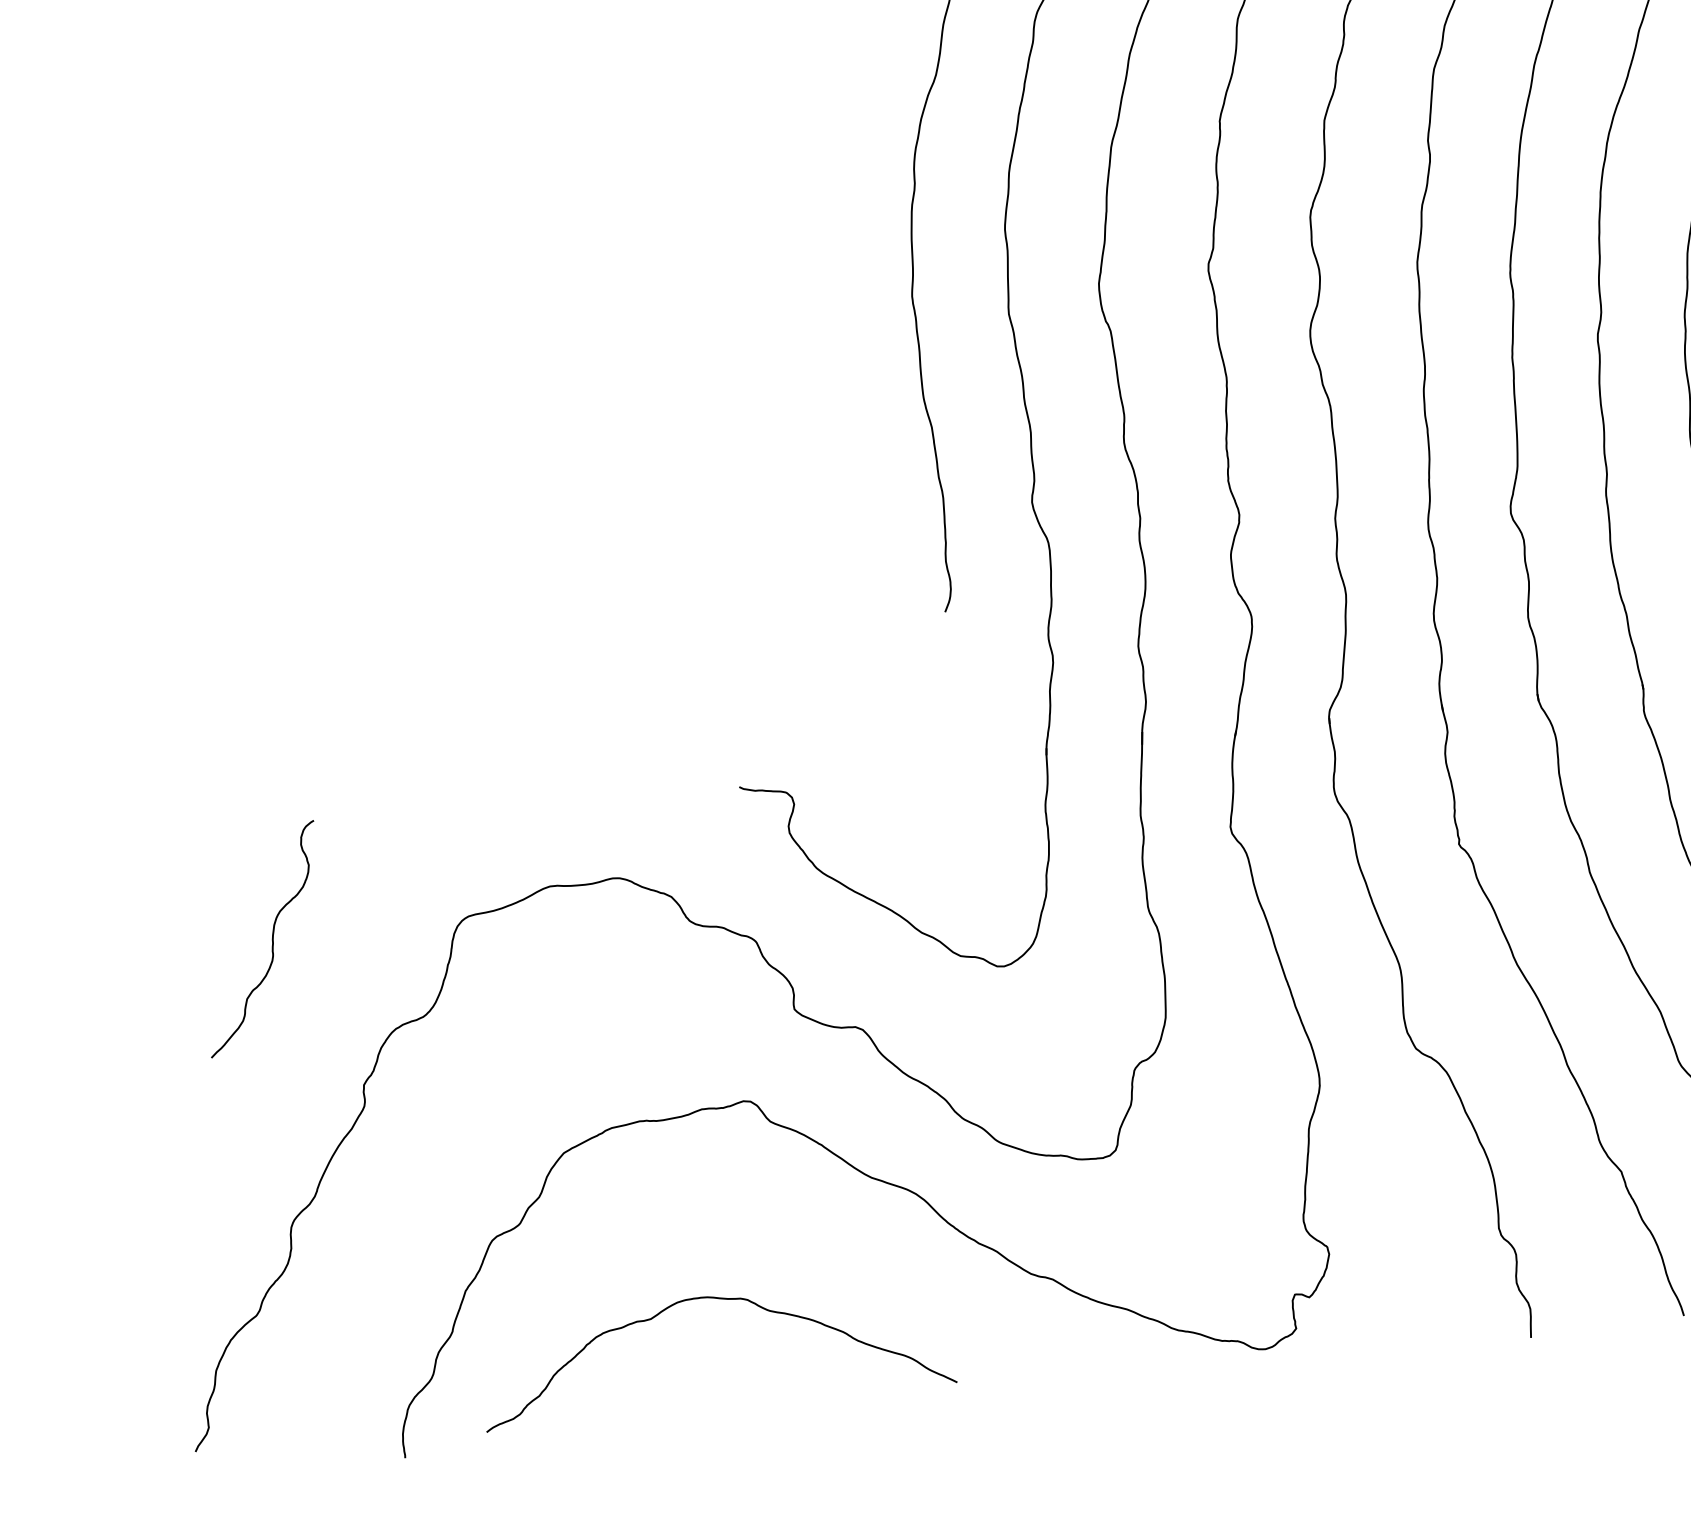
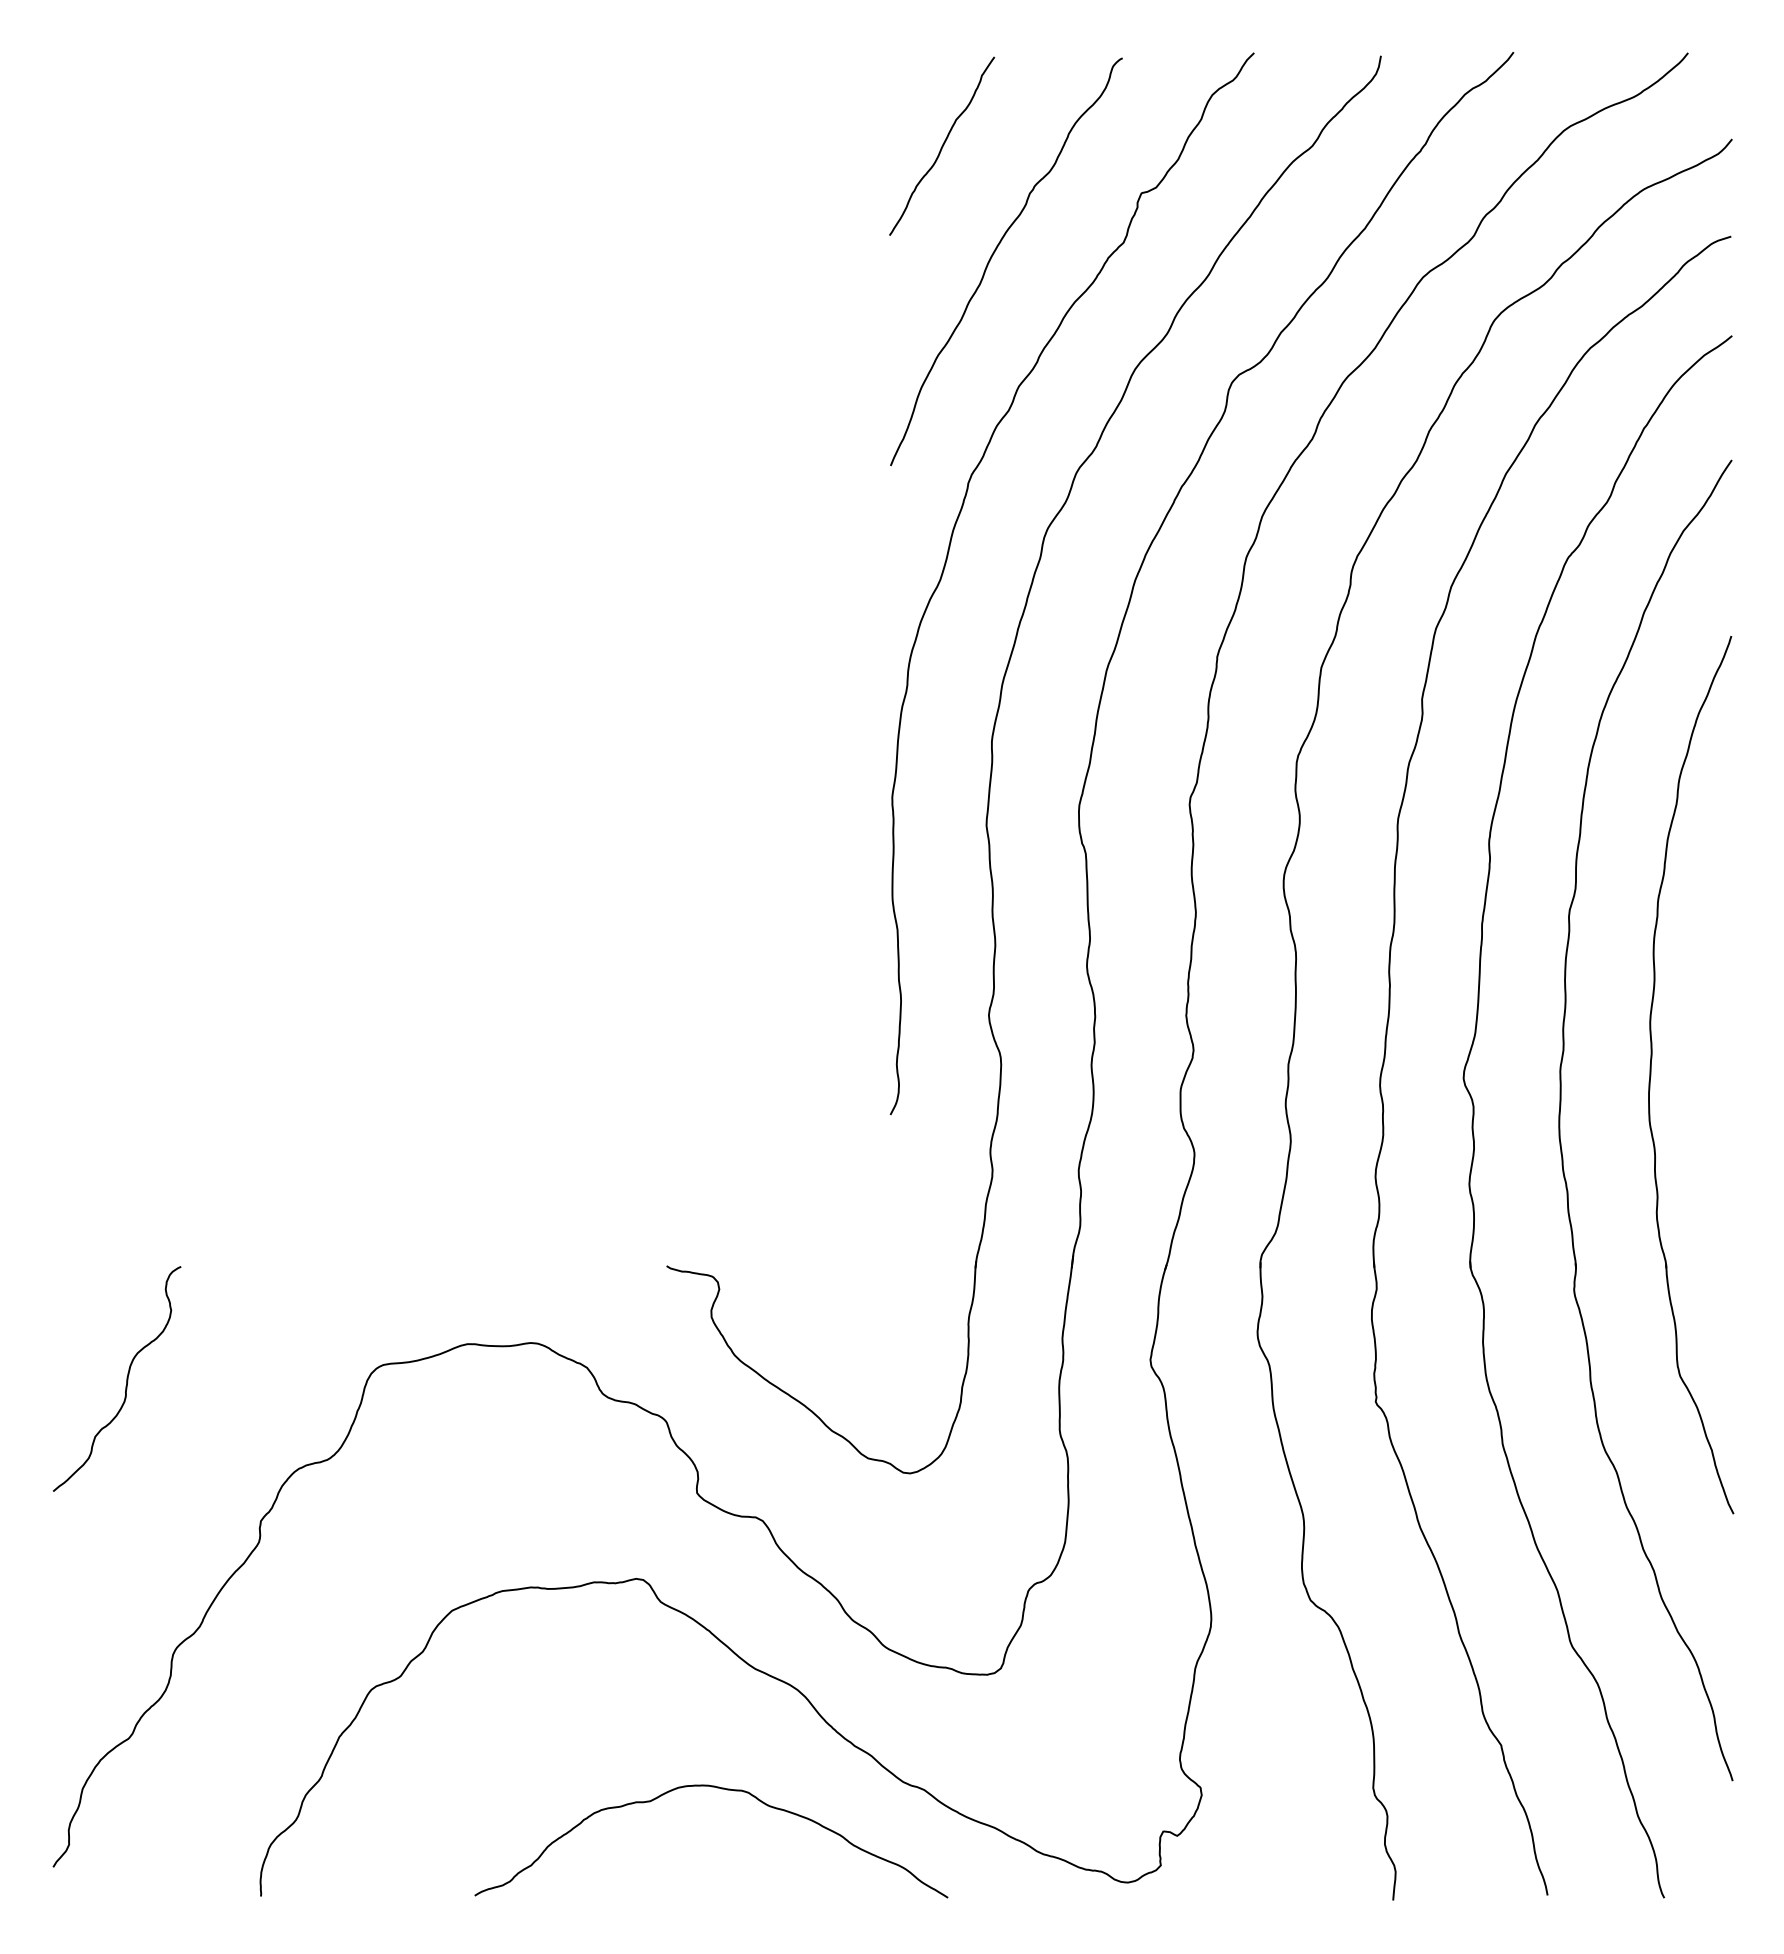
curve: (271, 937) -> (126, 1378), moved
curve: (720, 1299) -> (721, 1789), moved

